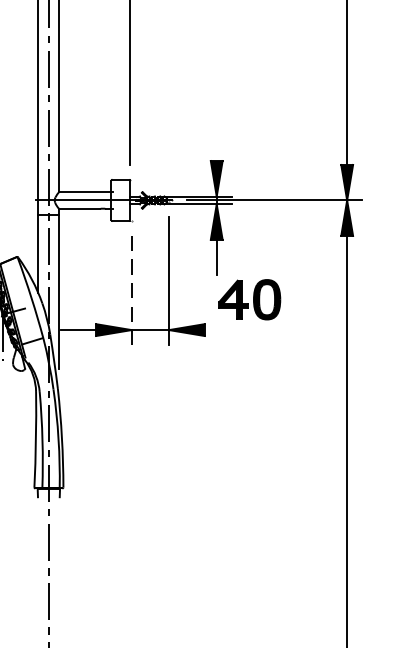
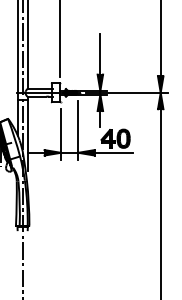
line: (217, 115) -> (100, 53), added
line: (132, 290) -> (61, 134), dashed -> solid
line: (245, 329) -> (113, 152), added

